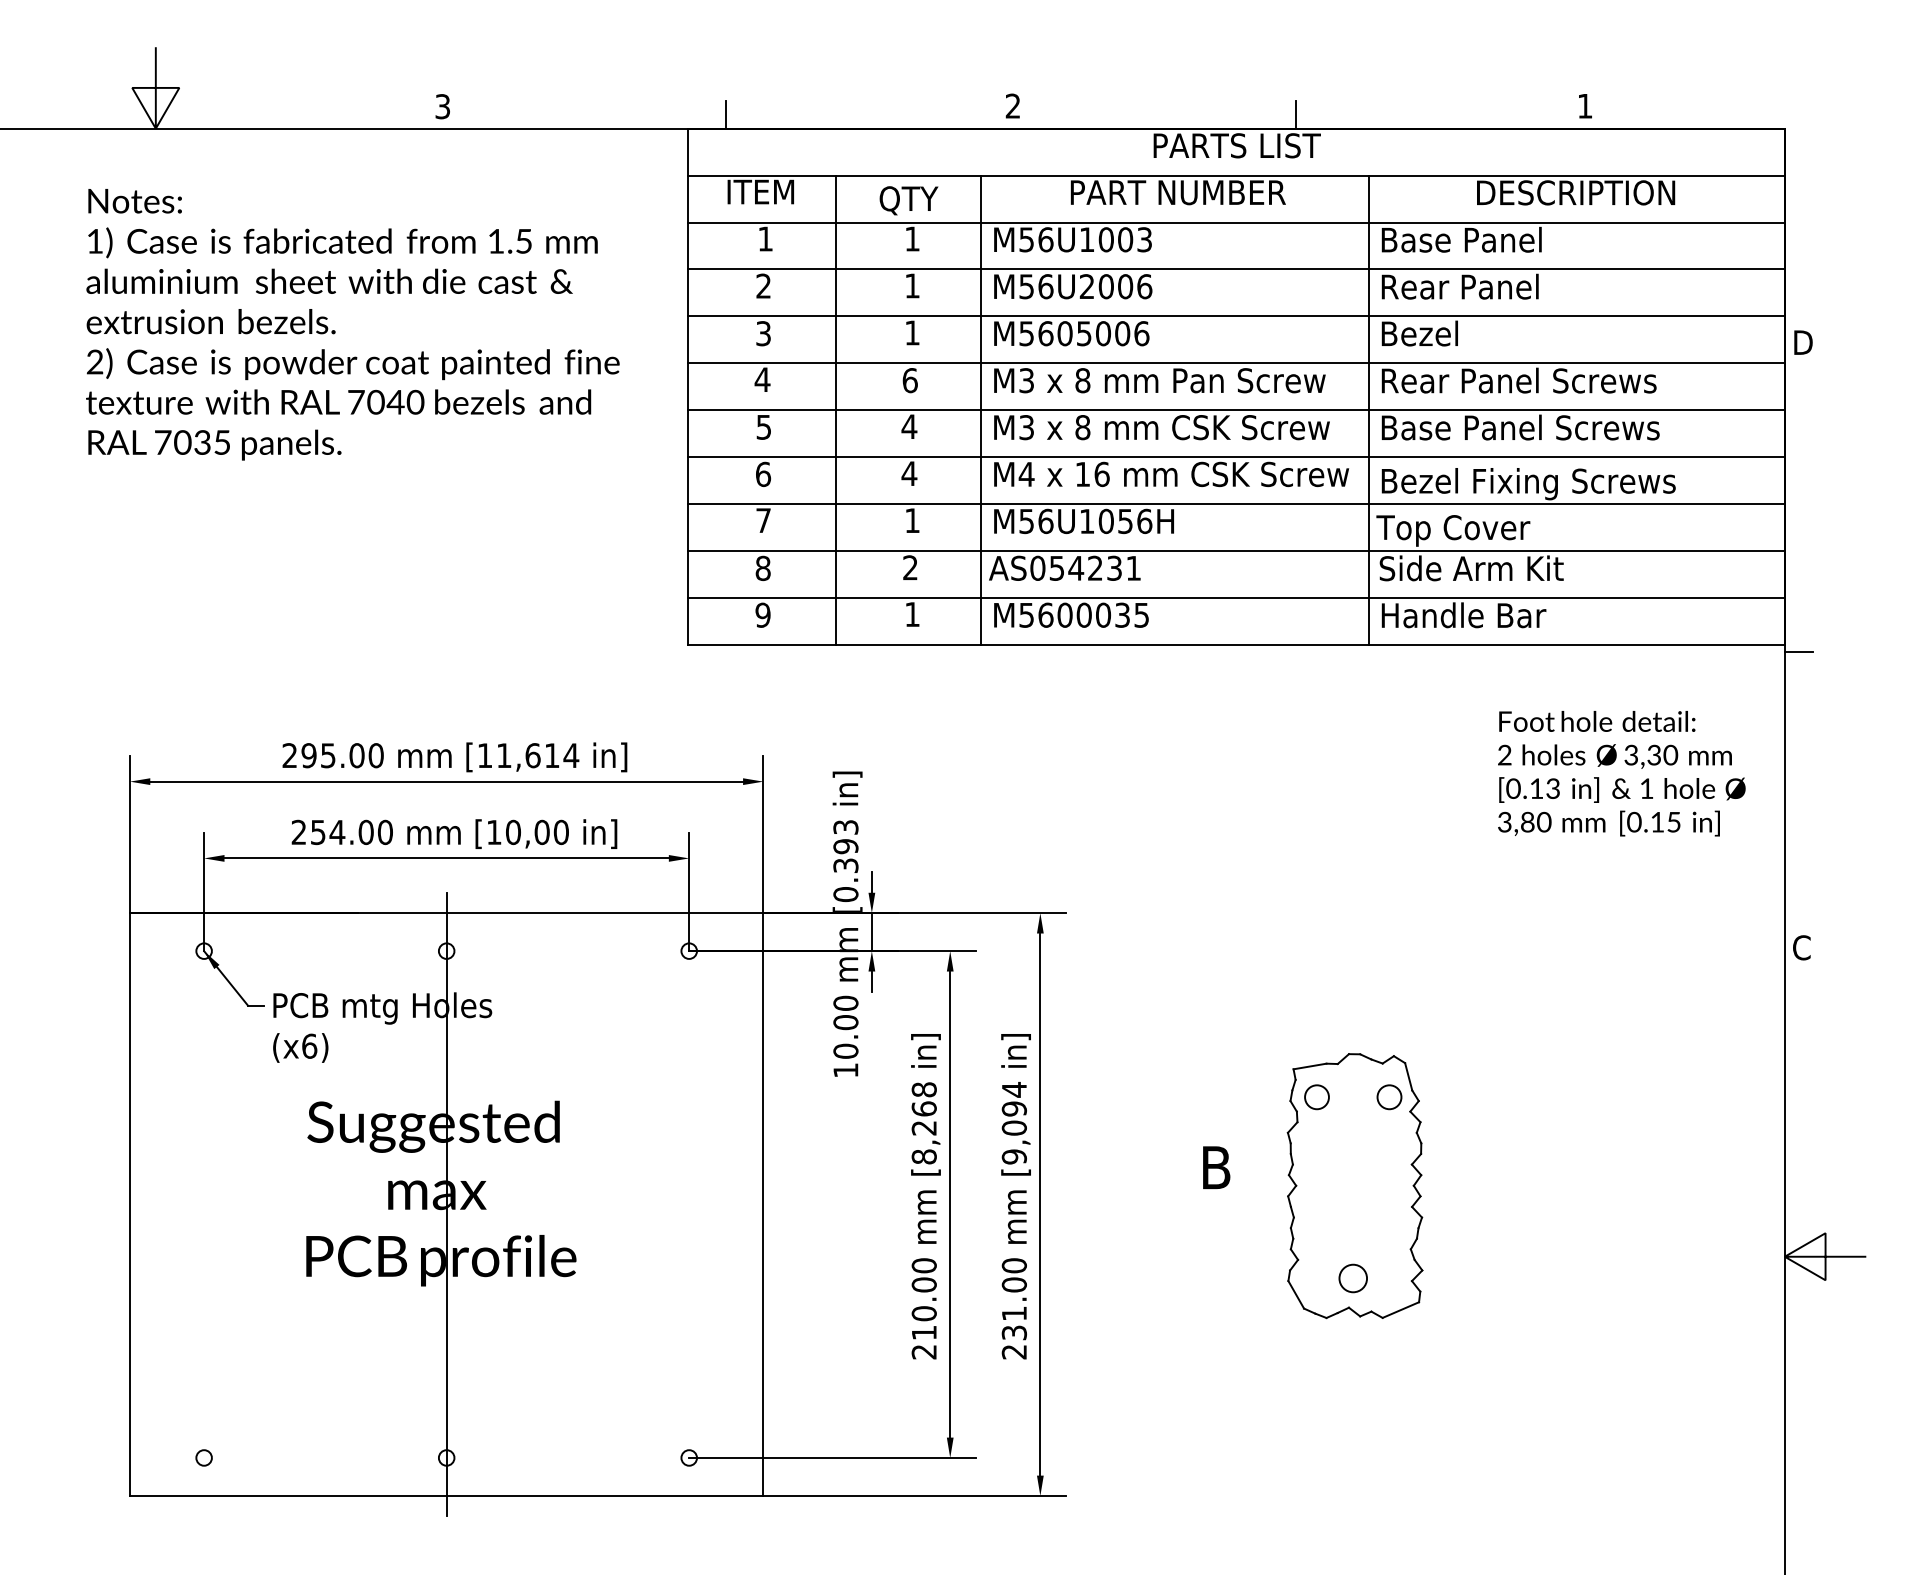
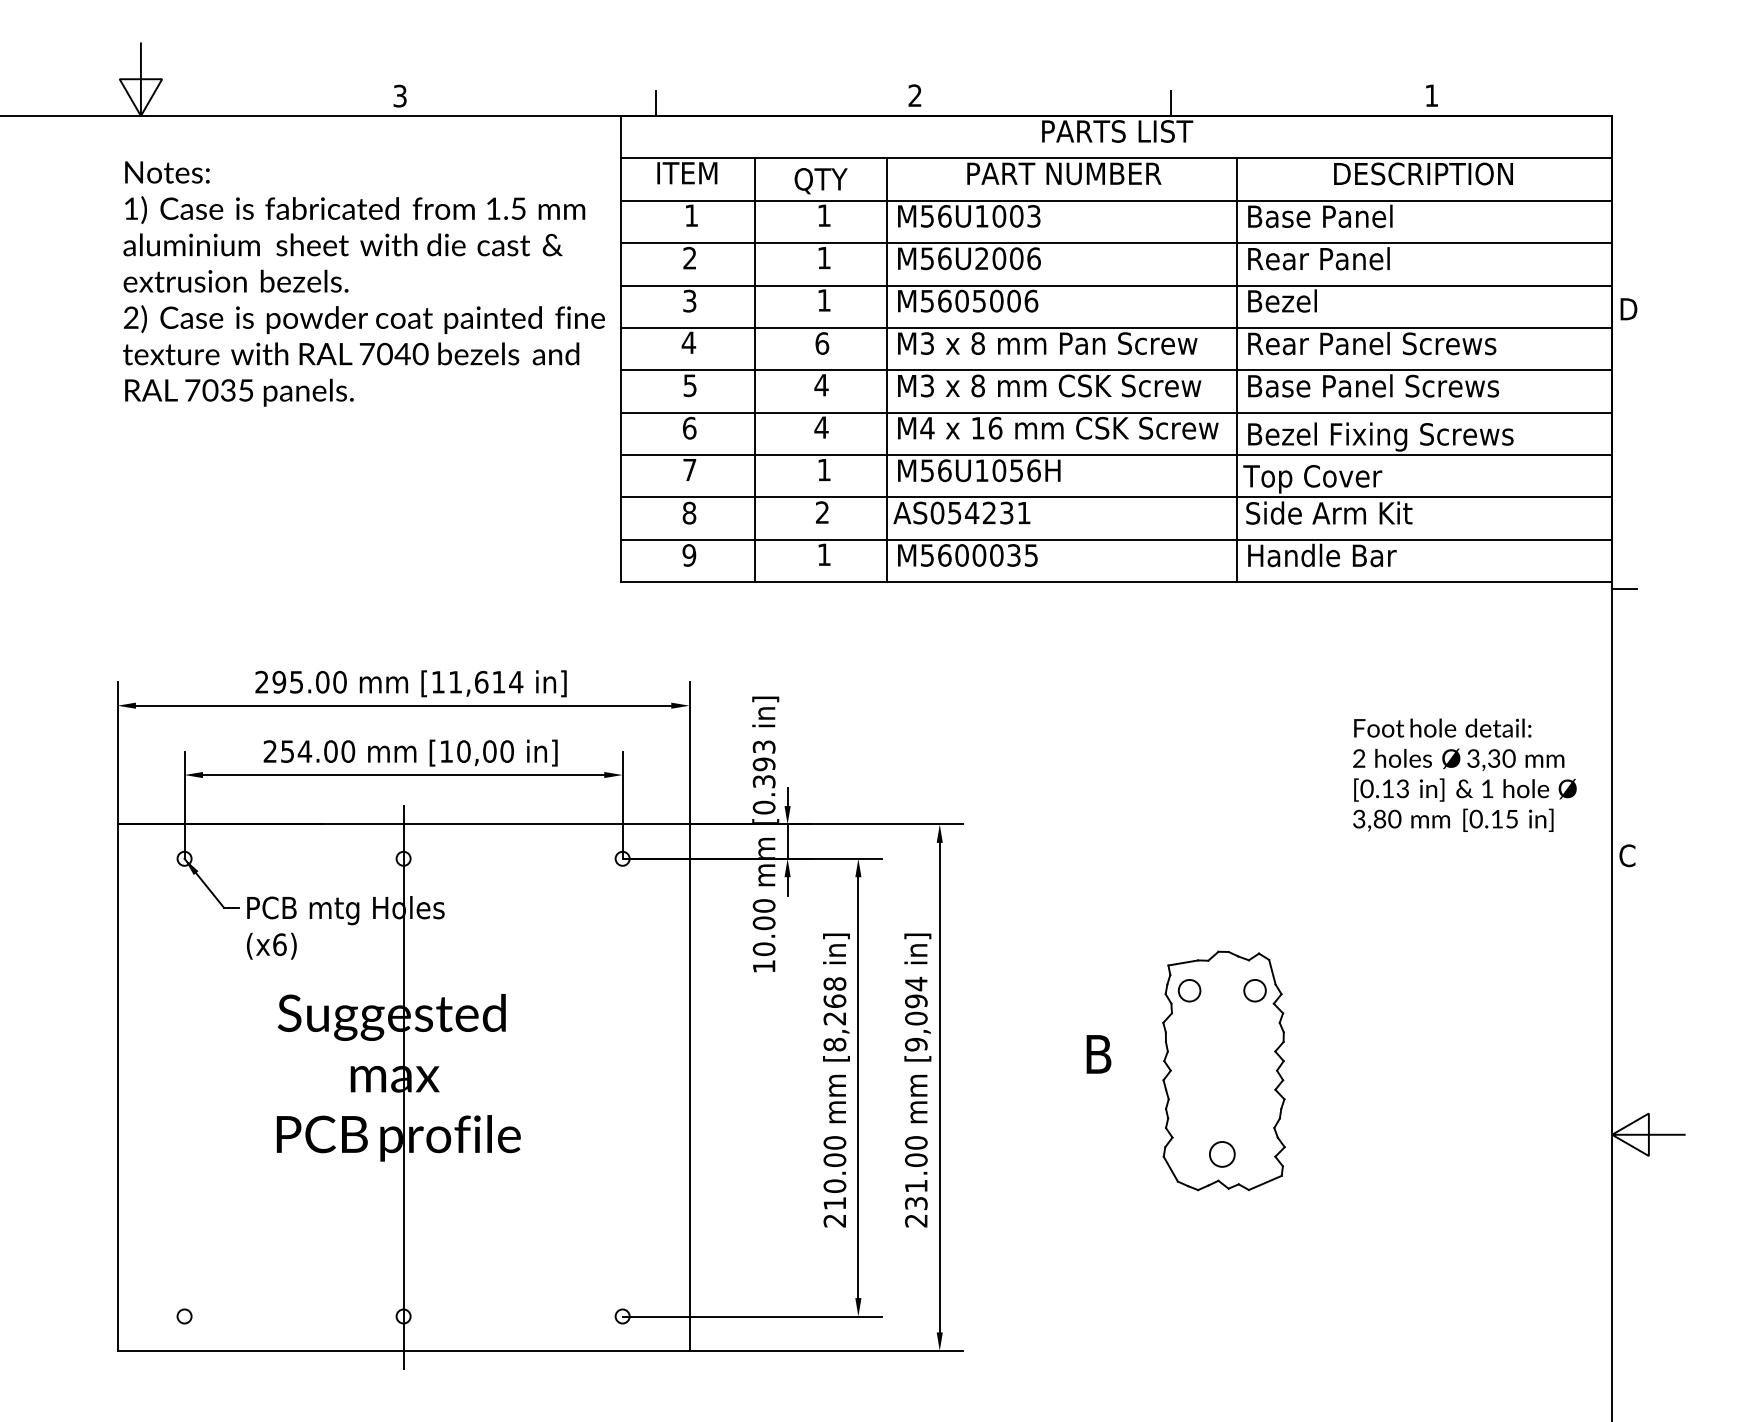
text: (352, 324) -> (363, 283), moved
text: (1621, 773) -> (1464, 775), moved

